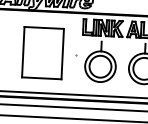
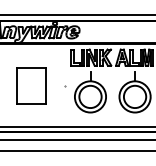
part: (43, 52) -> (31, 85), size x0.7

